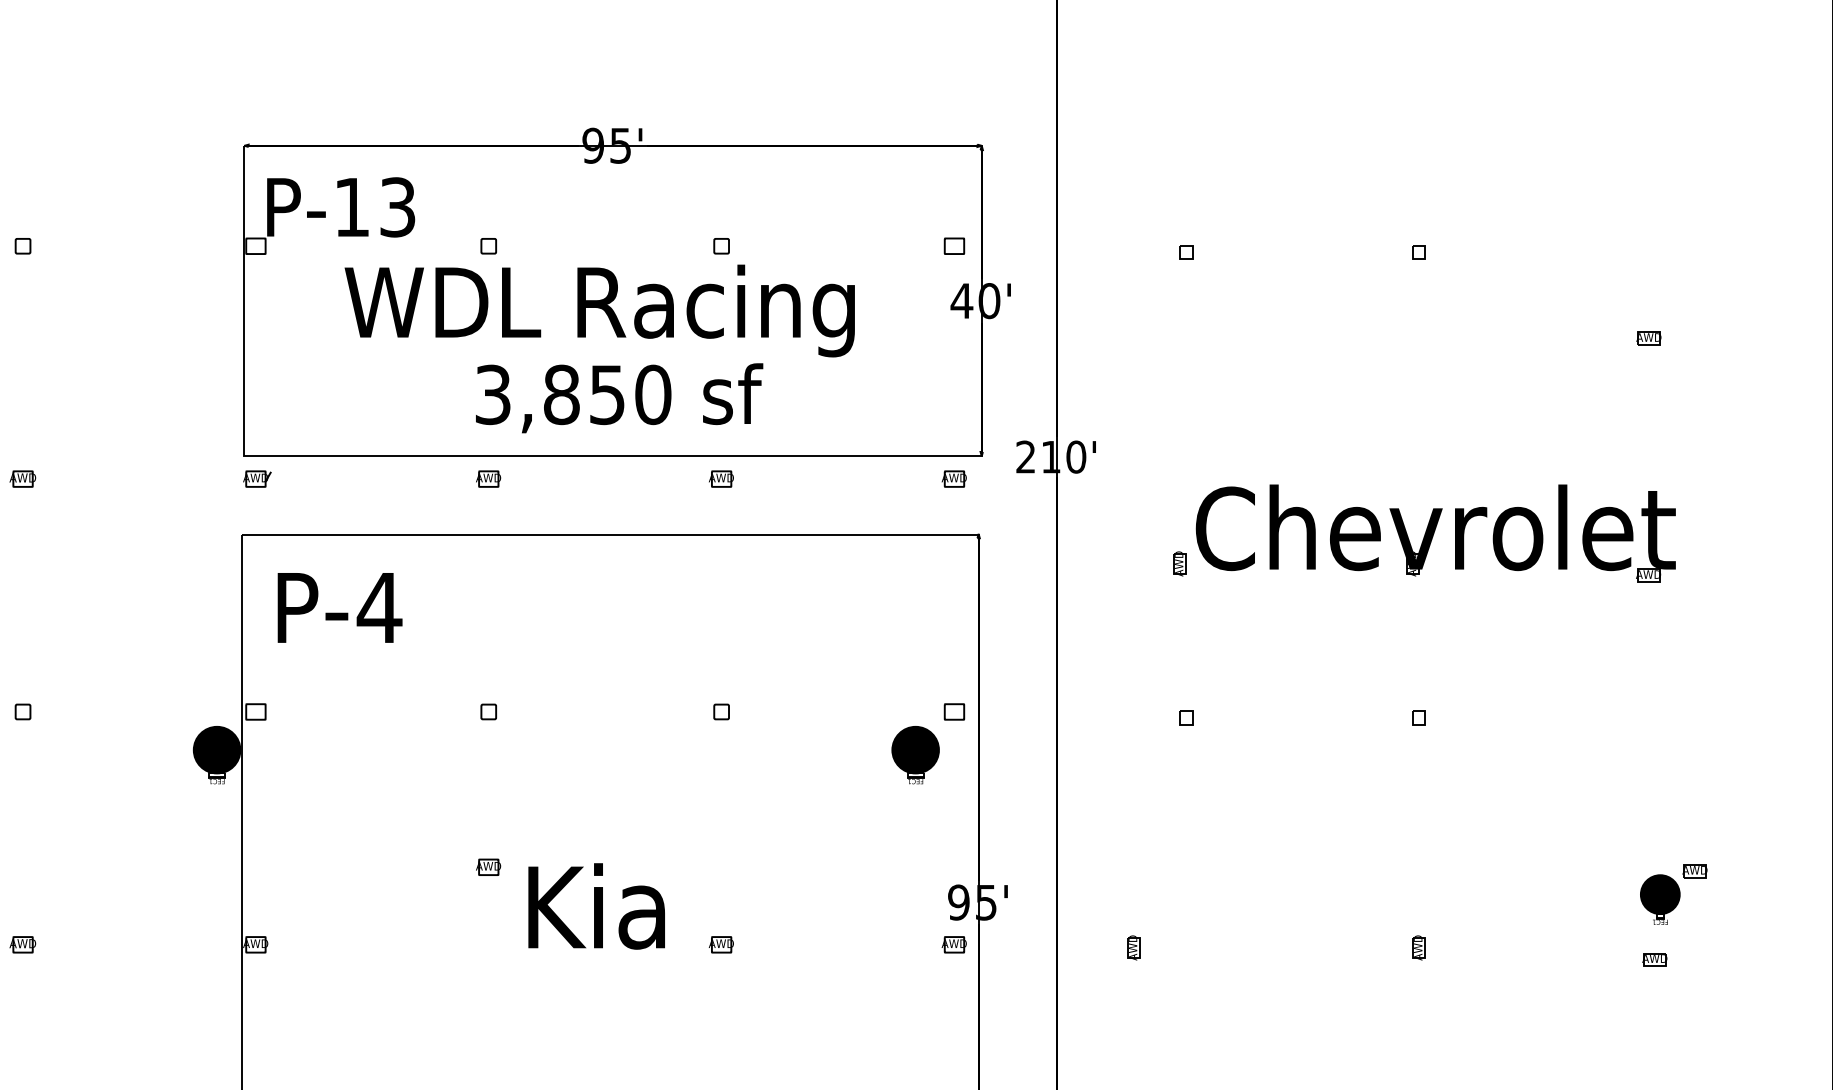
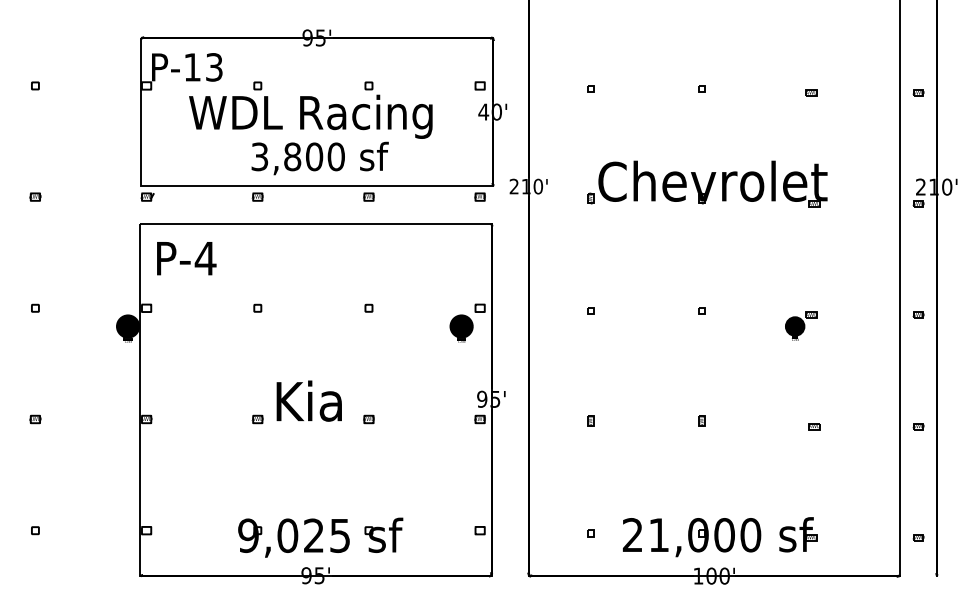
part: (1648, 337) -> (811, 92), moved
text: (607, 394) -> (314, 156), 3,850 -> 3,800
part: (1424, 532) -> (707, 183), moved
part: (488, 867) -> (257, 419), moved
part: (1673, 892) -> (801, 325), moved
part: (1133, 946) -> (590, 420), moved

